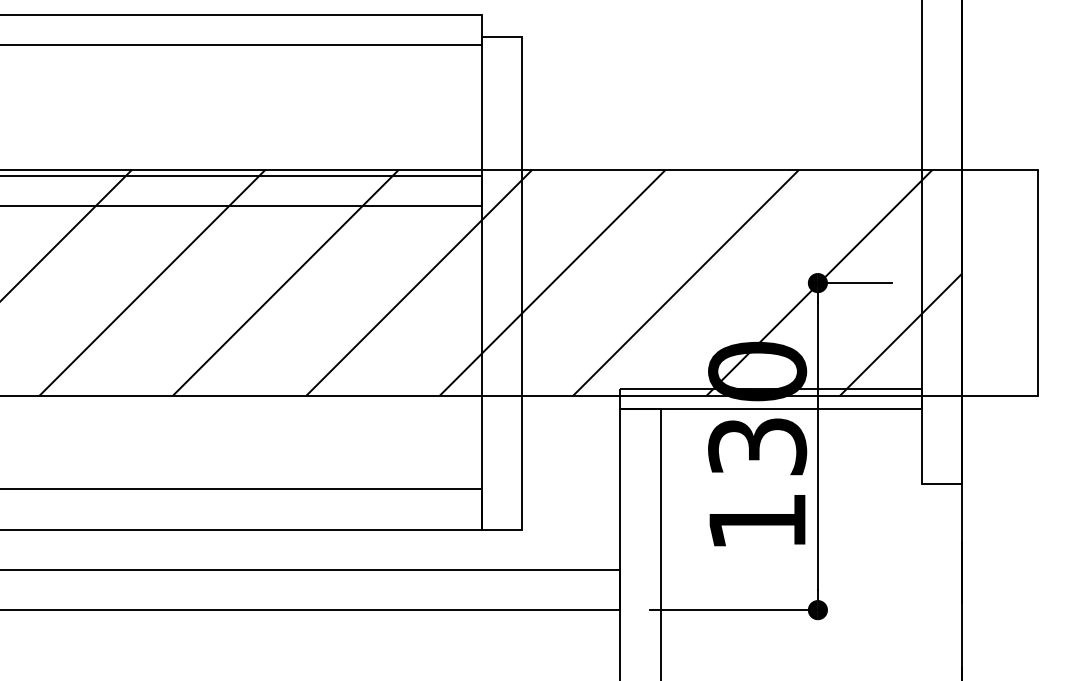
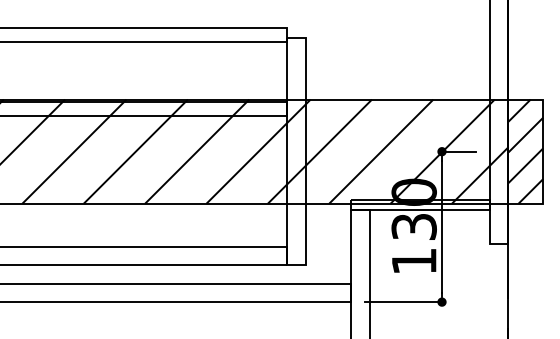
hatch: (999, 282) -> (525, 151), added

